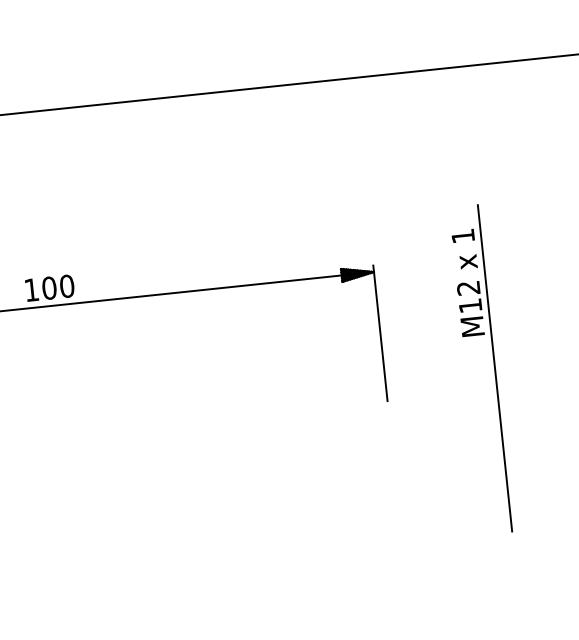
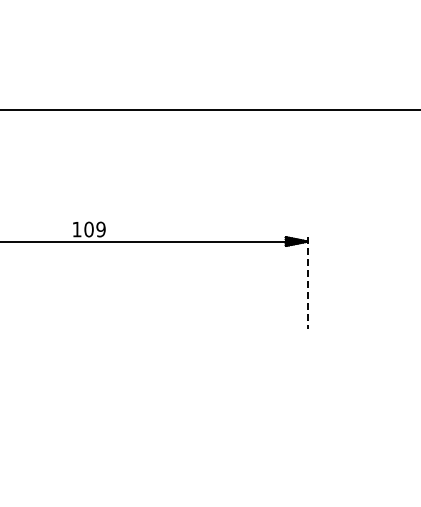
text: (66, 286) -> (100, 229), 100 -> 109
line: (380, 333) -> (307, 283), solid -> dashed
part: (494, 368) -> (381, 314), removed

